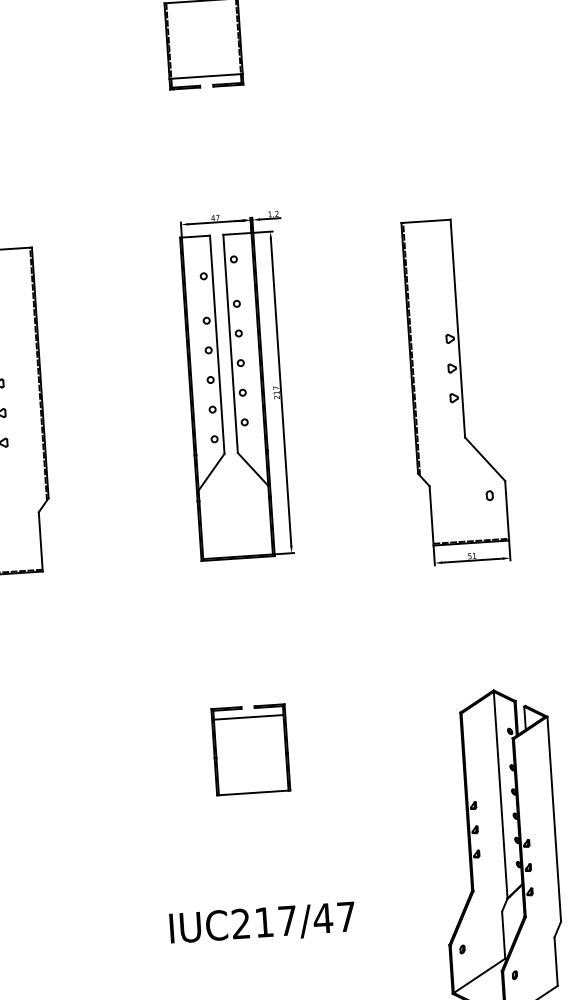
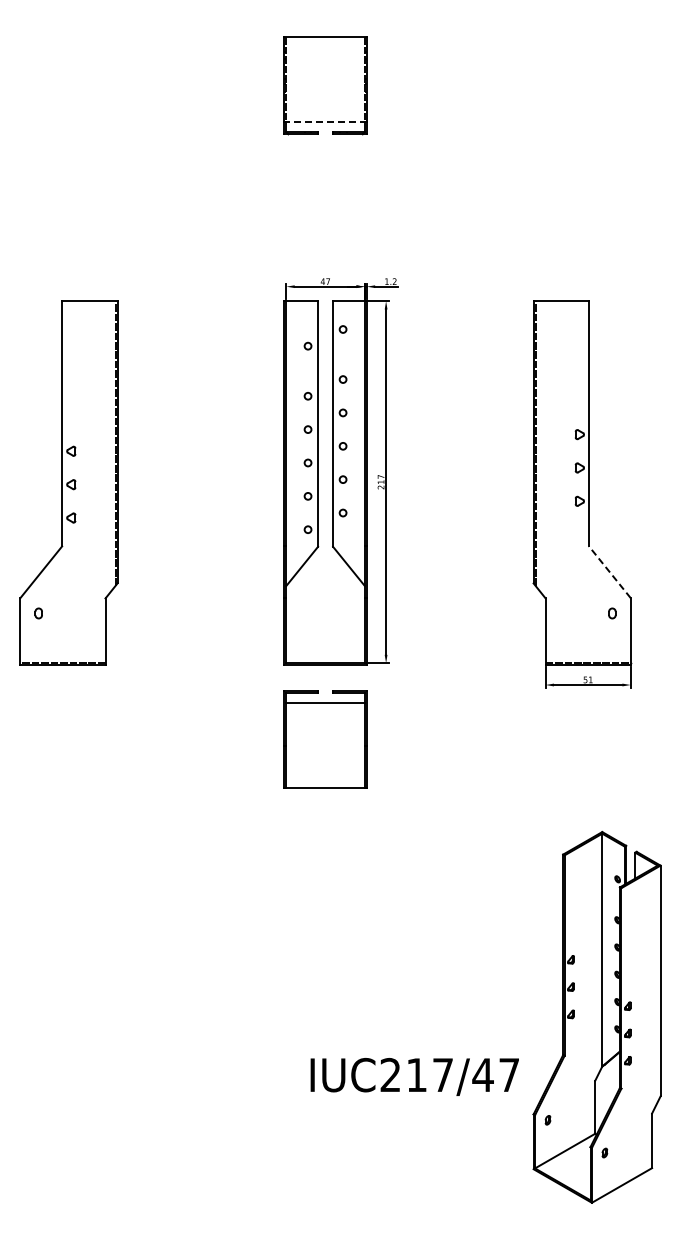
line: (206, 76) -> (325, 122), solid -> dashed
line: (484, 458) -> (609, 571), solid -> dashed
part: (250, 749) -> (325, 739), moved
text: (262, 923) -> (414, 1076), moved

